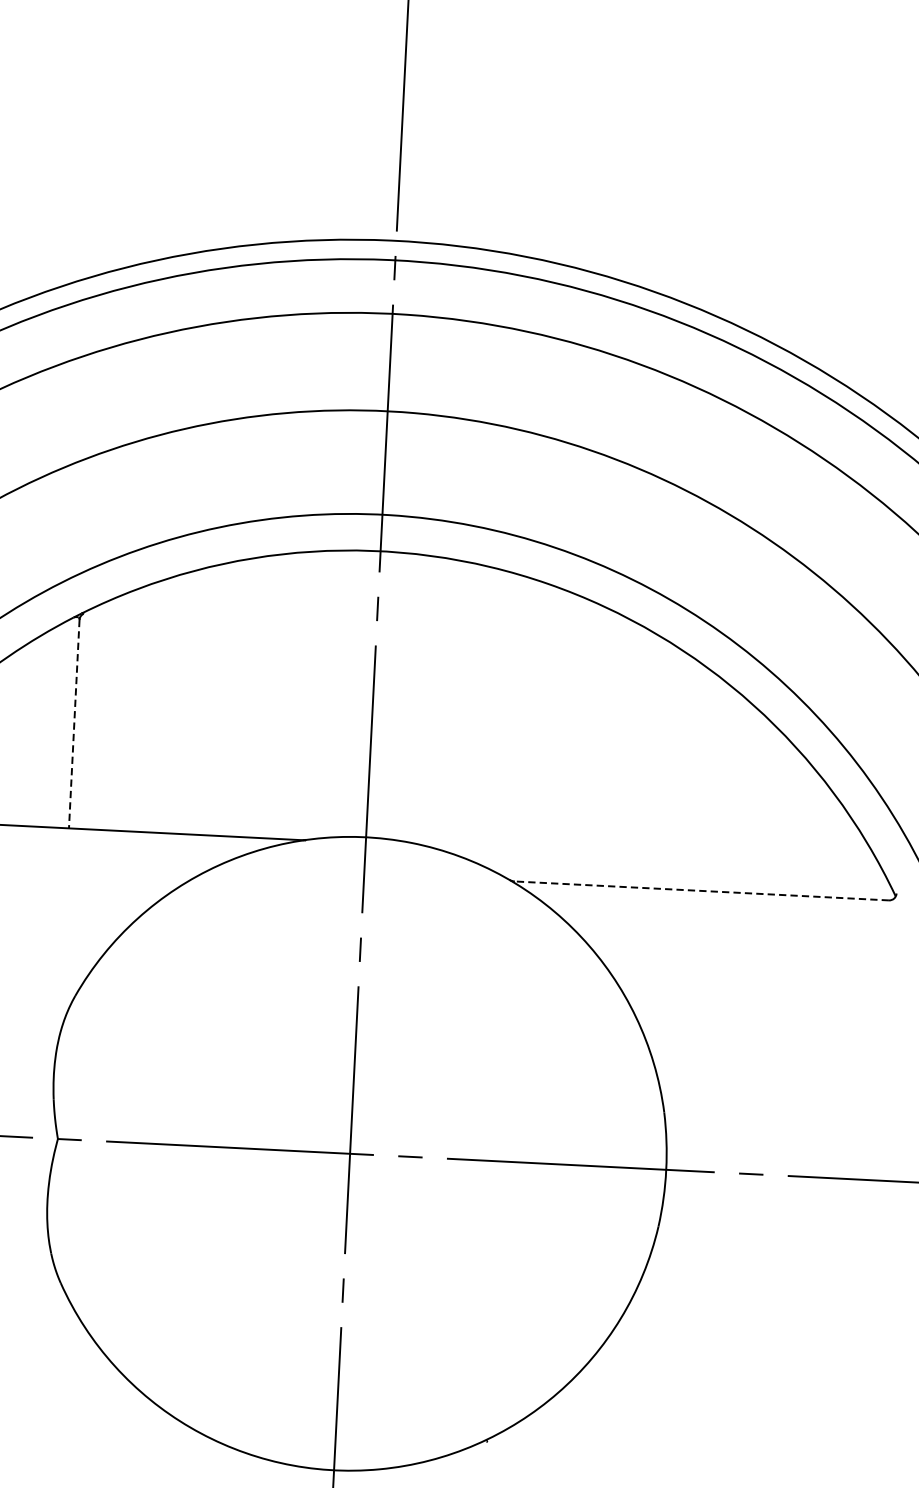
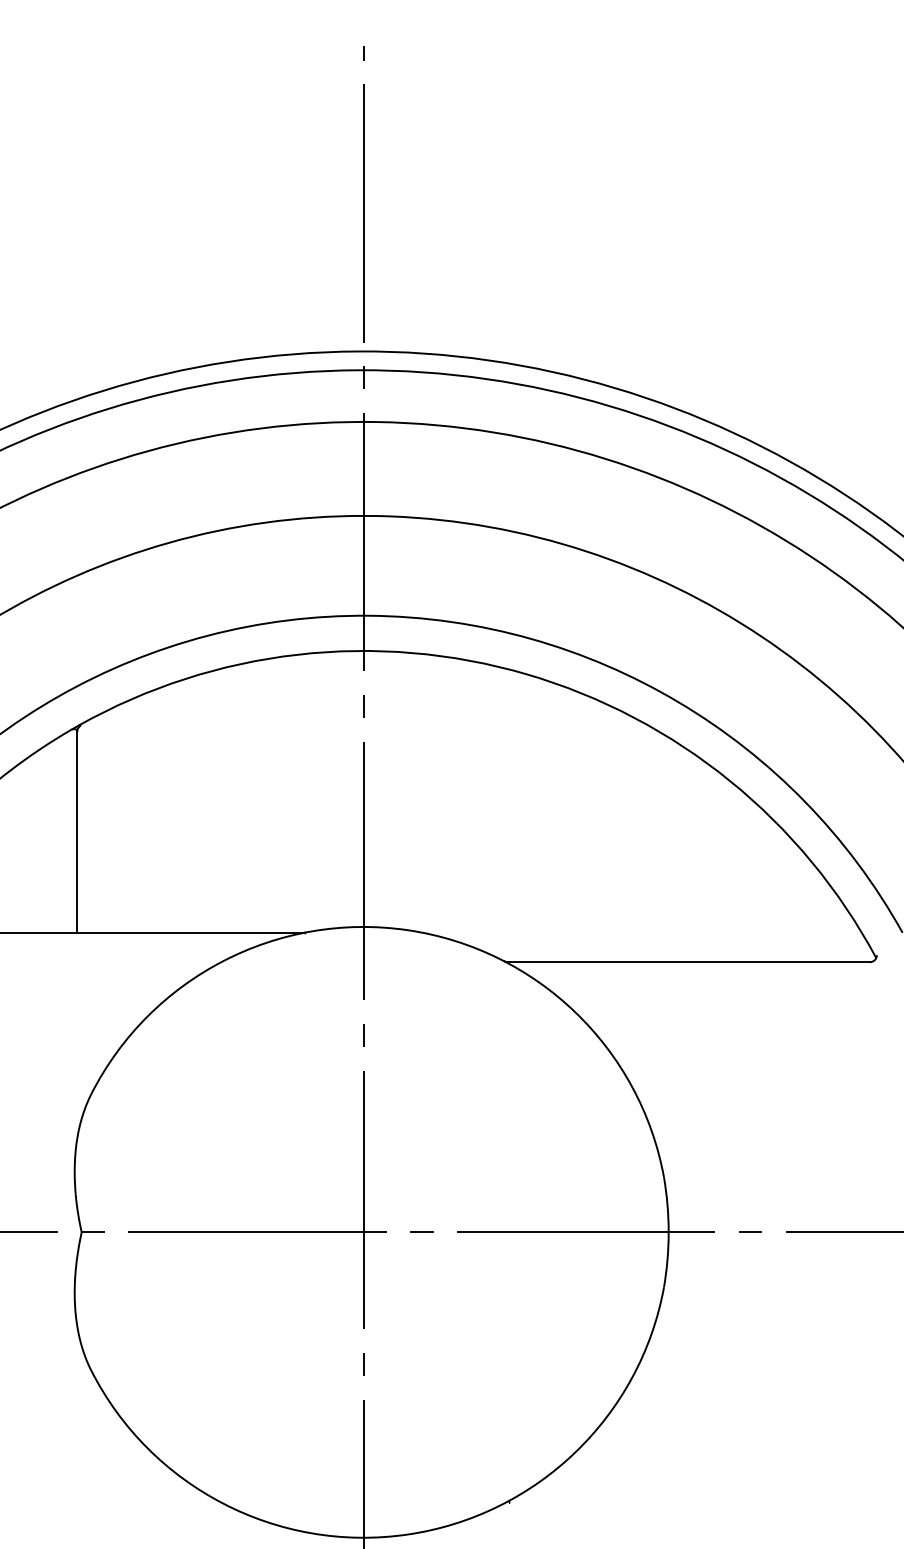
line: (74, 724) -> (77, 832), dashed -> solid
line: (700, 891) -> (688, 962), dashed -> solid

